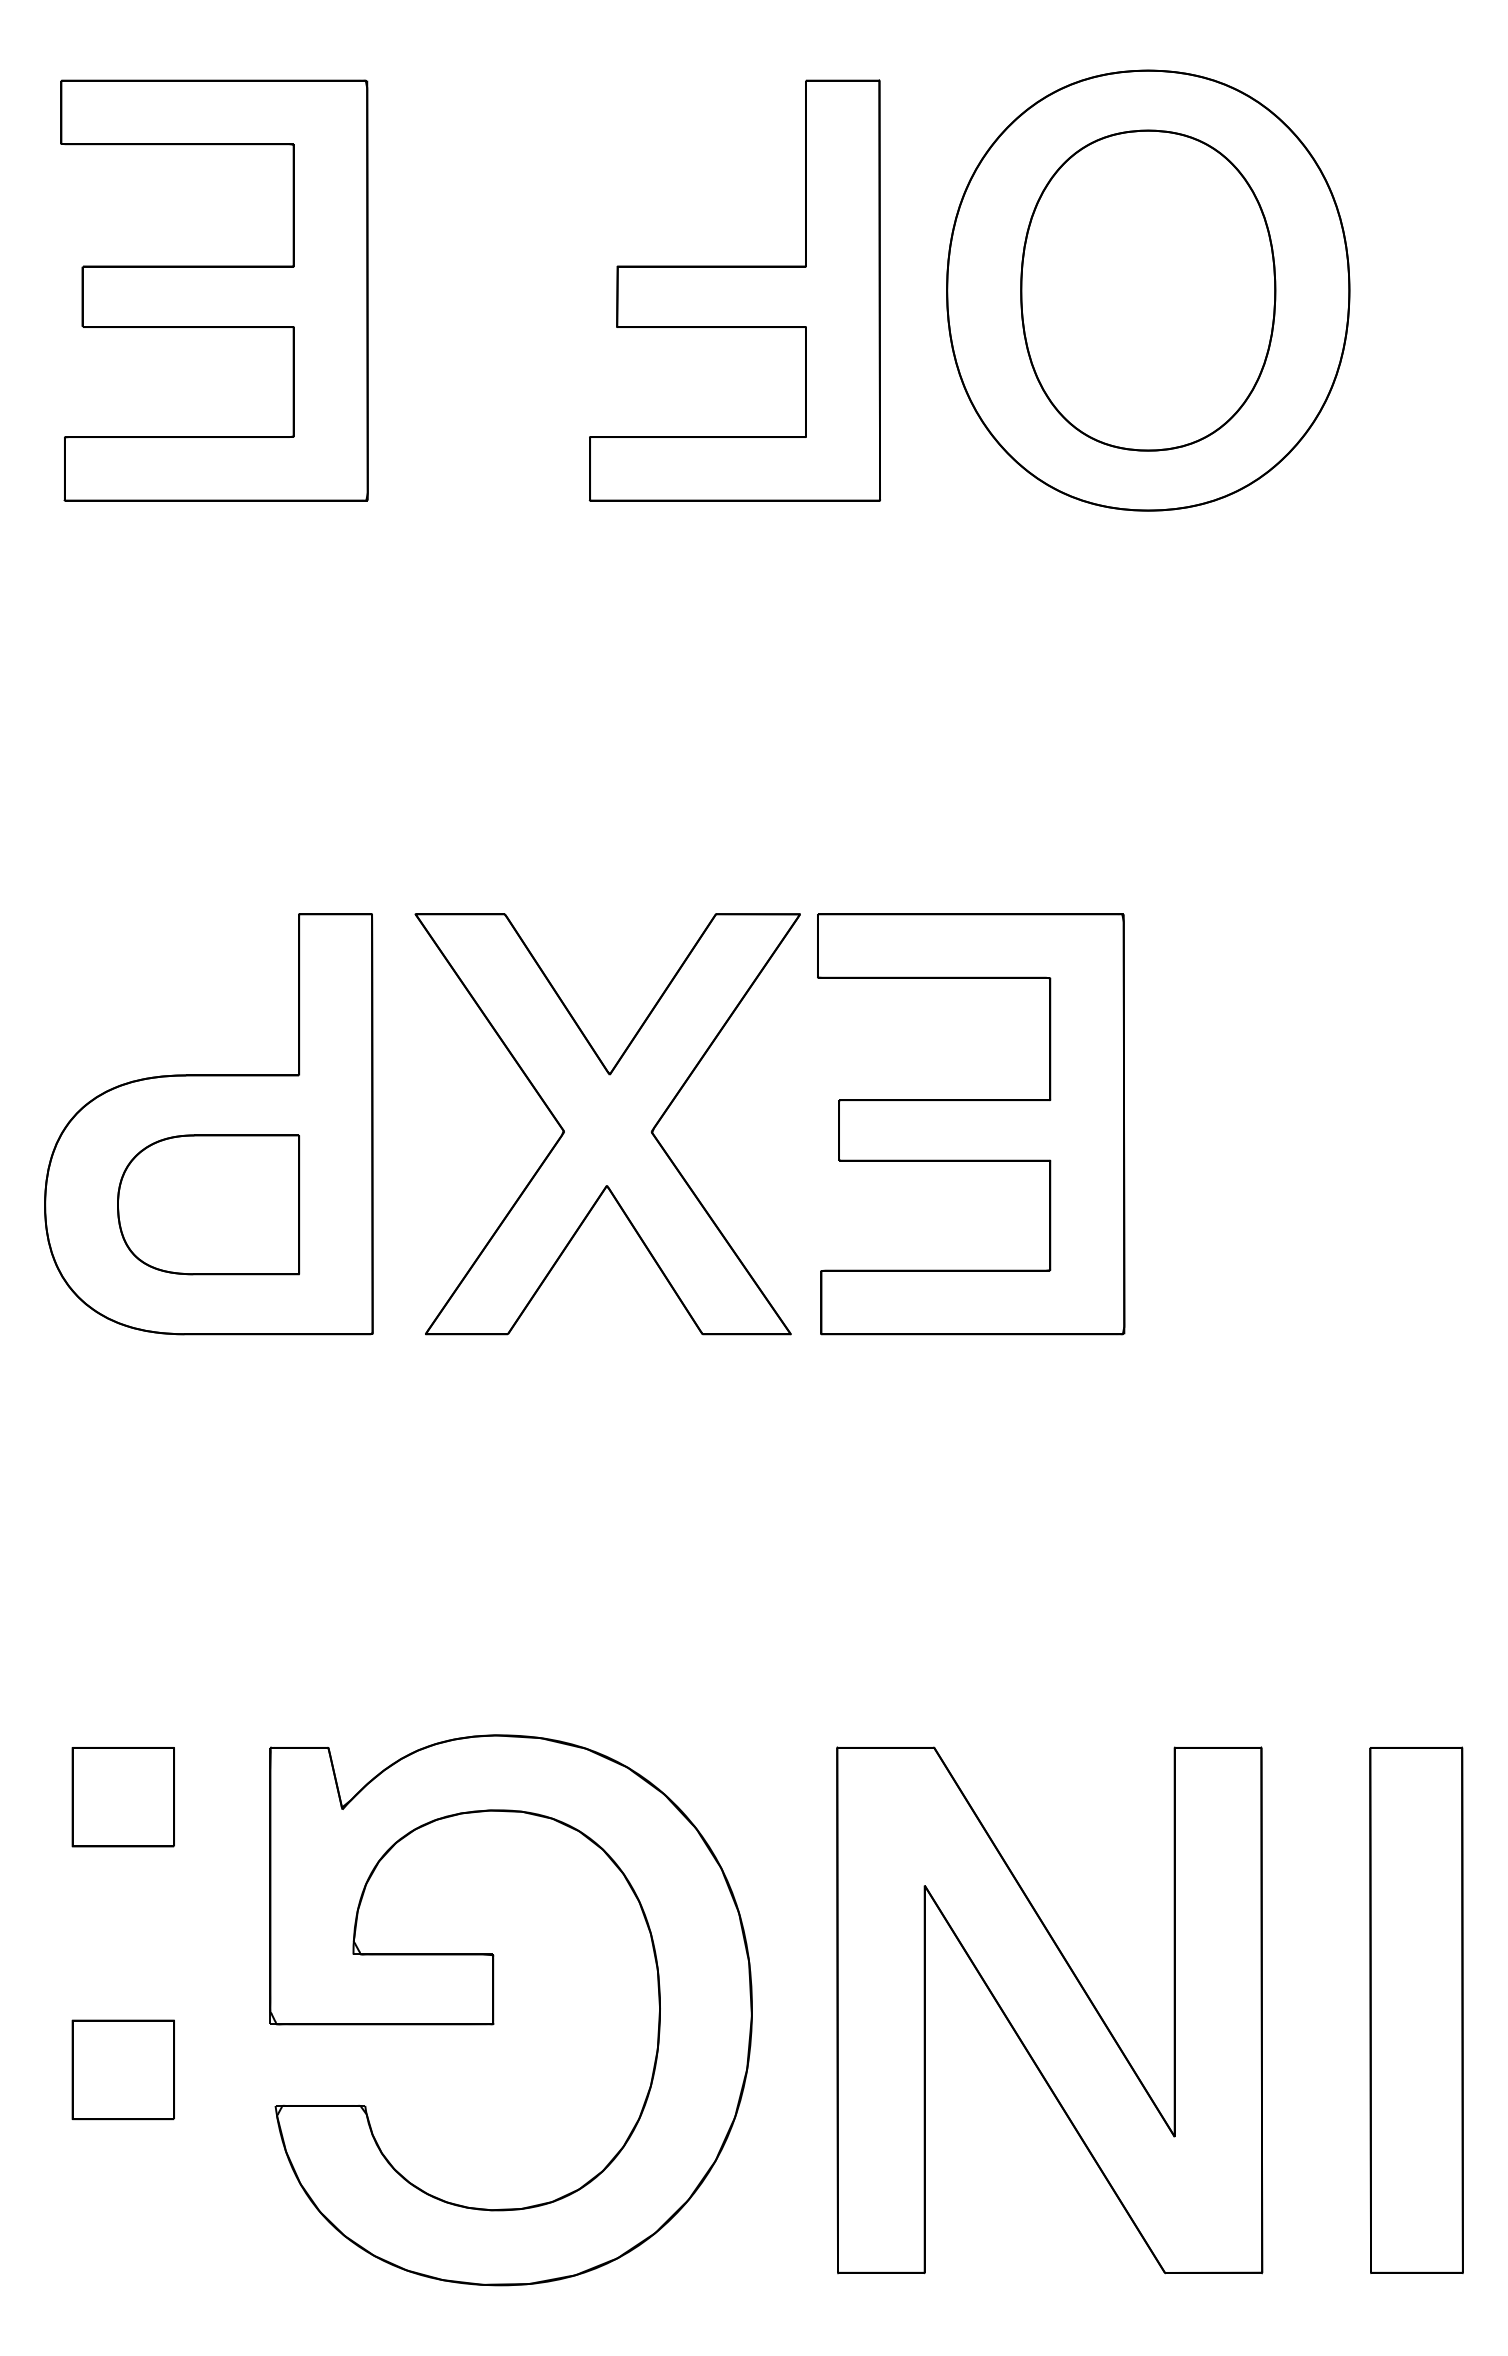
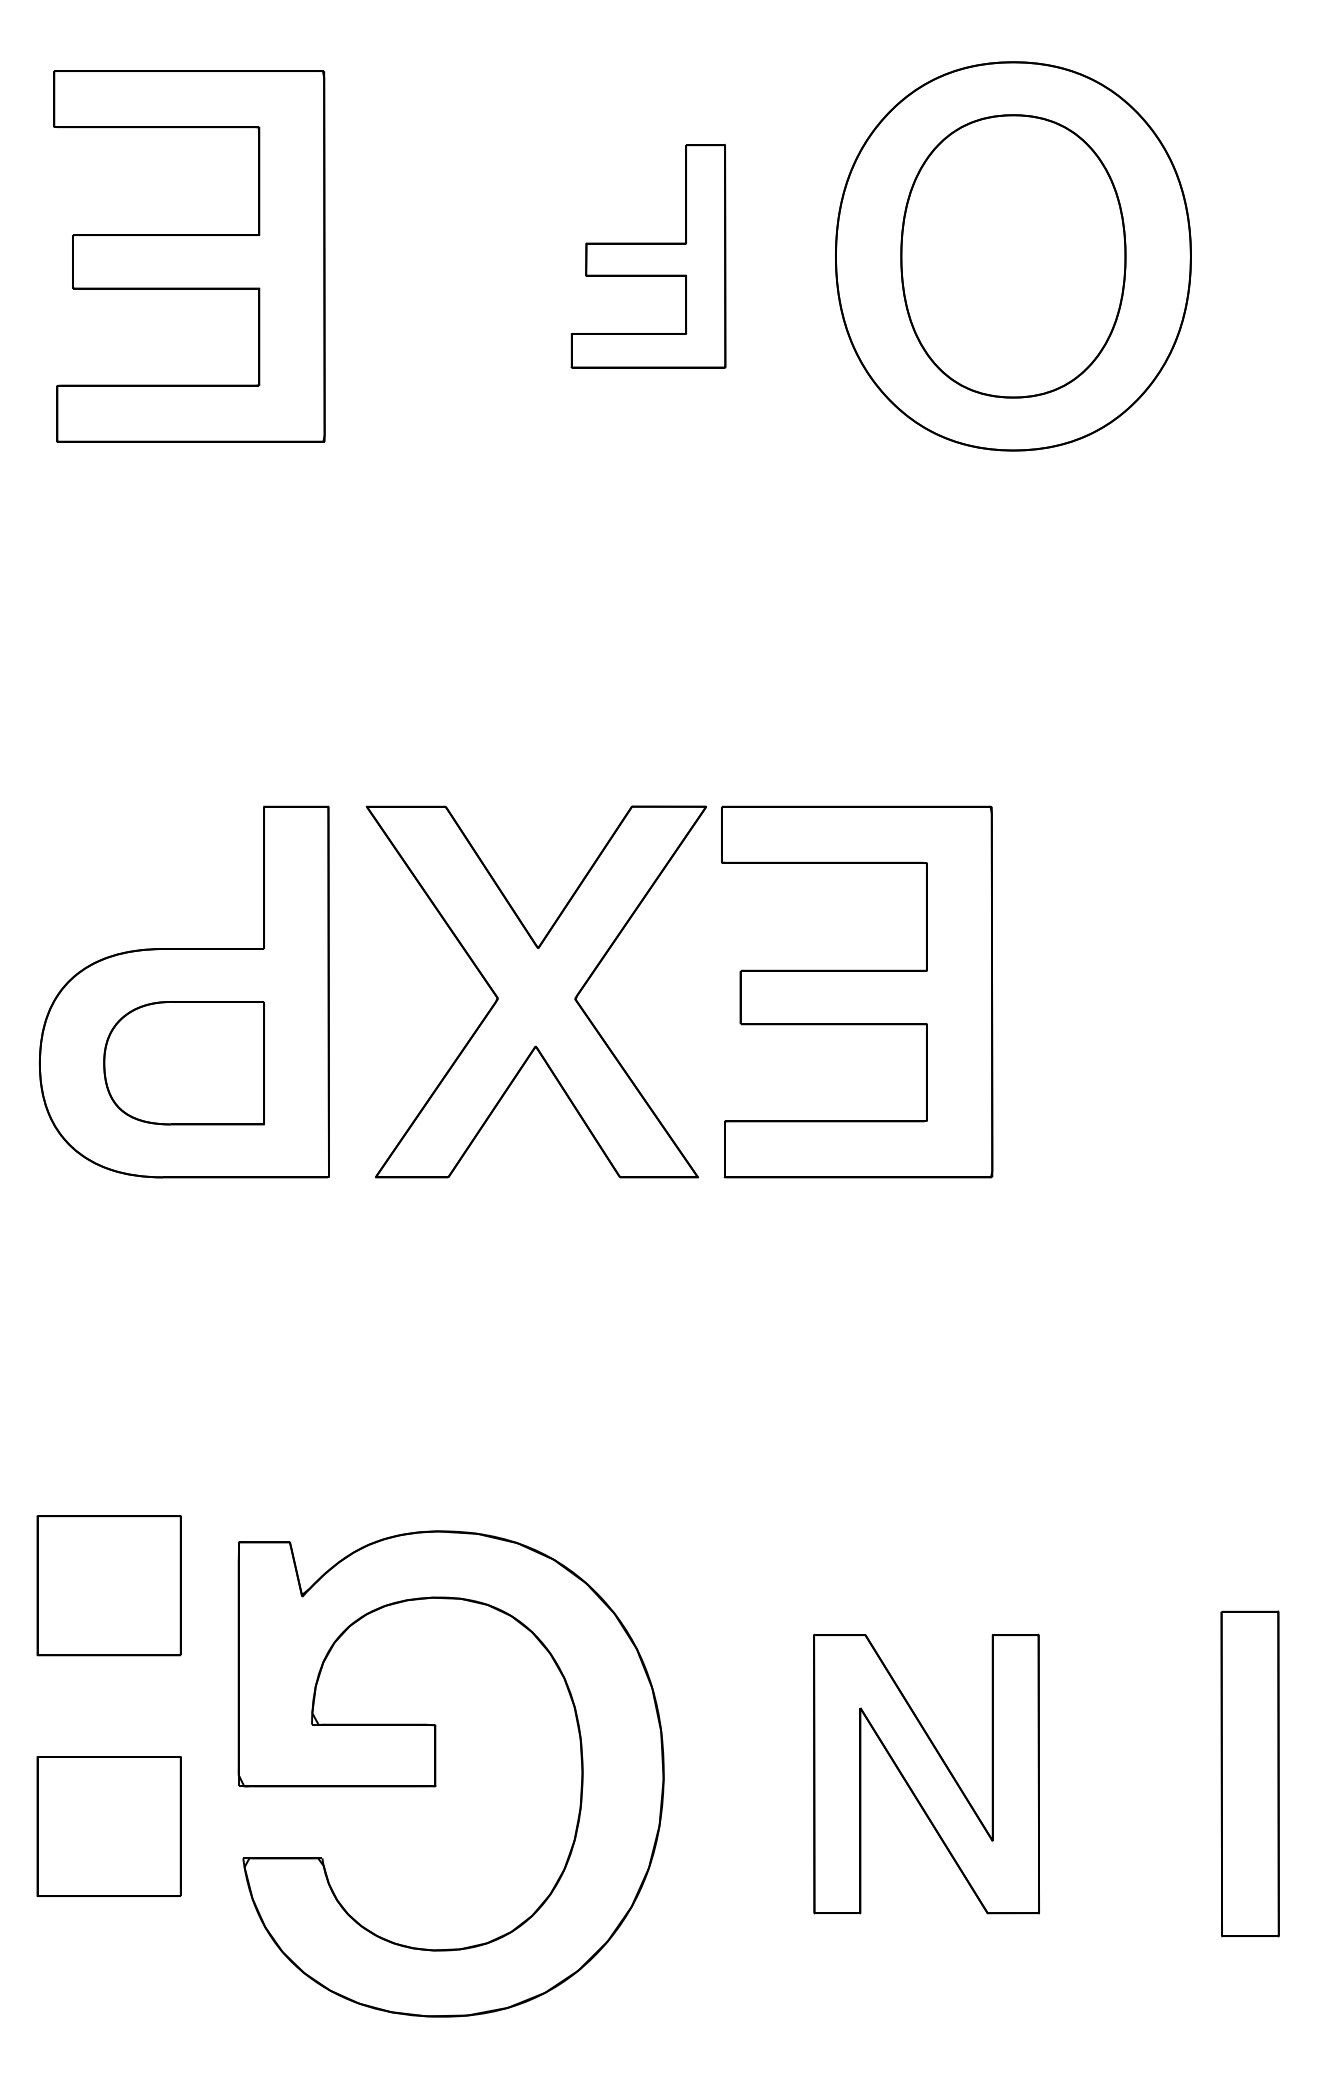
part: (734, 290) -> (648, 256), size x0.6
part: (122, 1797) -> (108, 1586), size x1.6
part: (1416, 2009) -> (1250, 1773), size x0.7
part: (1049, 2010) -> (926, 1774), size x0.6
part: (122, 2069) -> (108, 1826), size x1.6

